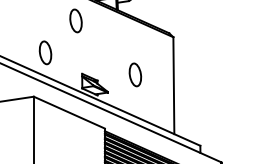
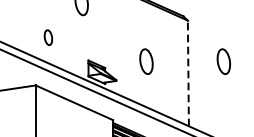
part: (45, 52) -> (48, 37), size x0.6
part: (206, 74) -> (223, 61), added
line: (173, 85) -> (187, 73), solid -> dashed

